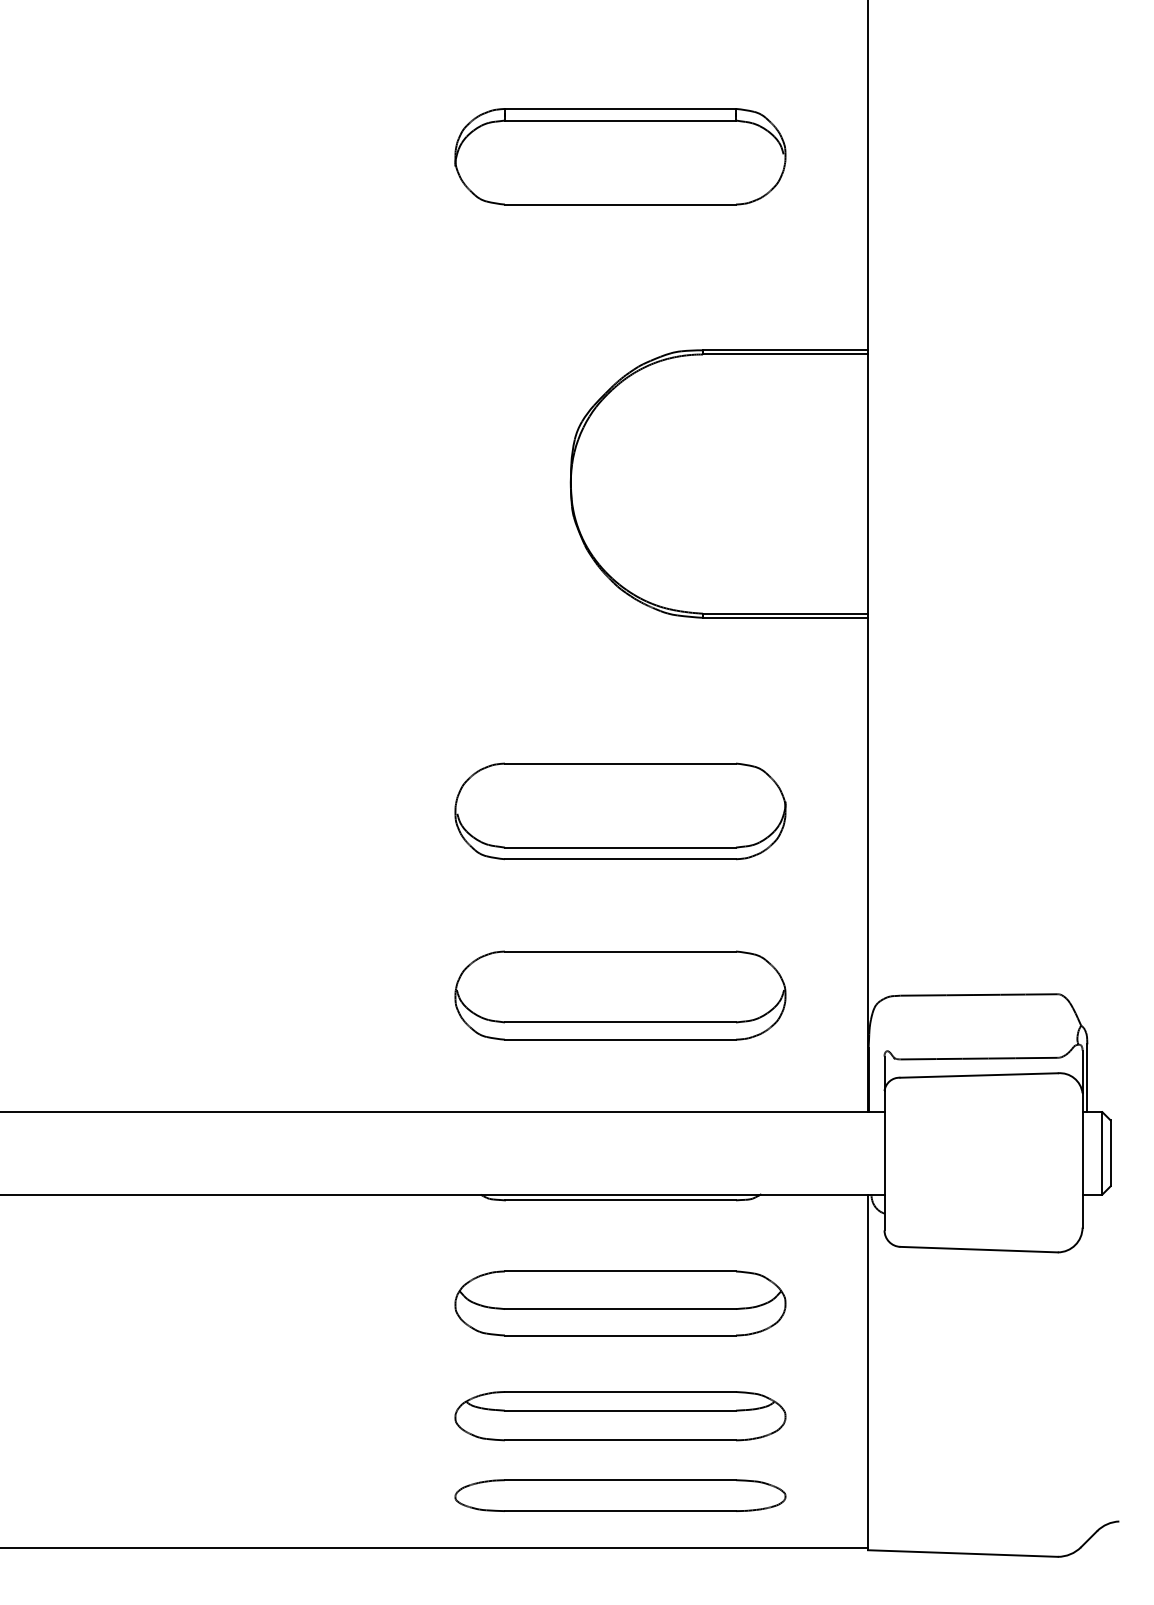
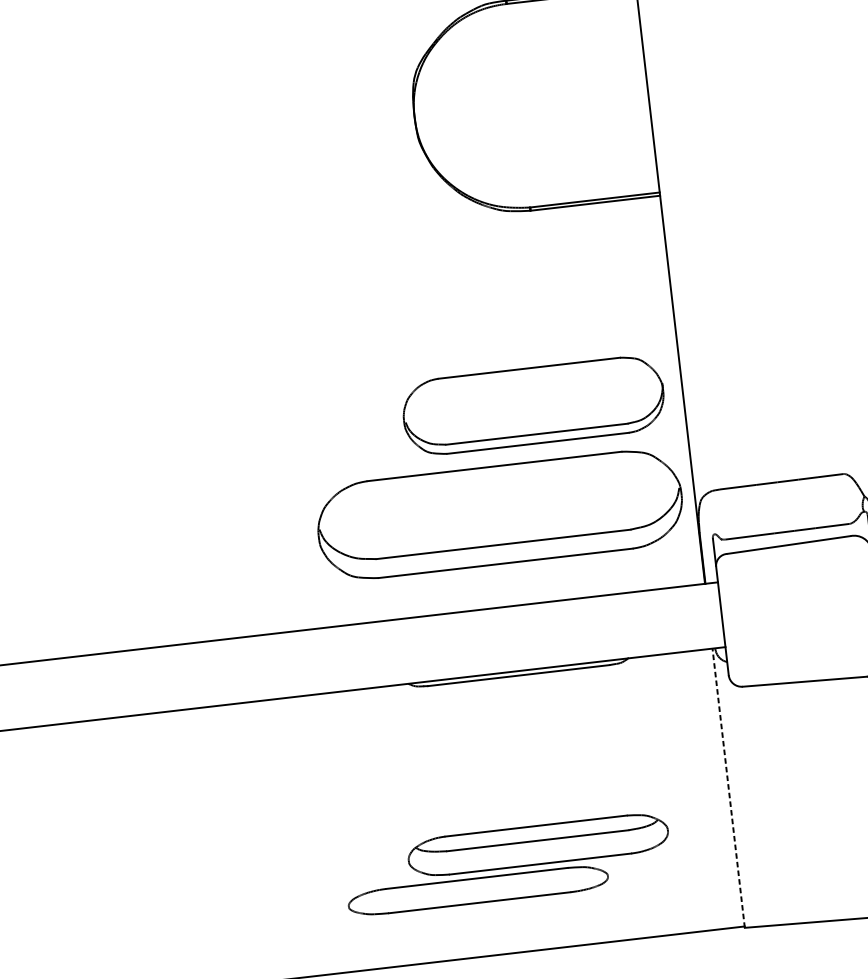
part: (620, 811) -> (533, 405), moved
part: (620, 995) -> (500, 514), size x1.4
part: (620, 1303) -> (528, 756), removed
line: (868, 1372) -> (729, 788), solid -> dashed
part: (620, 1495) -> (478, 890), moved

